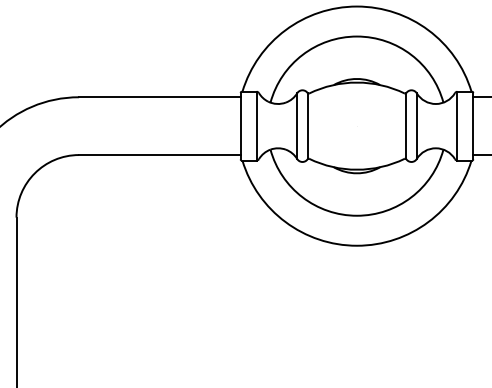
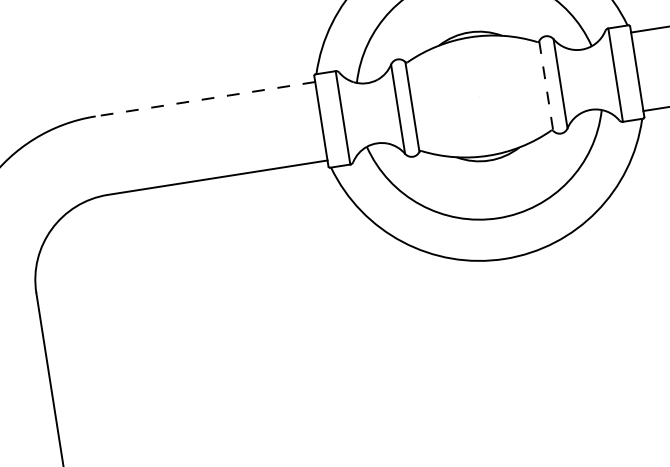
line: (159, 97) -> (205, 99), solid -> dashed
line: (406, 126) -> (546, 86), solid -> dashed

